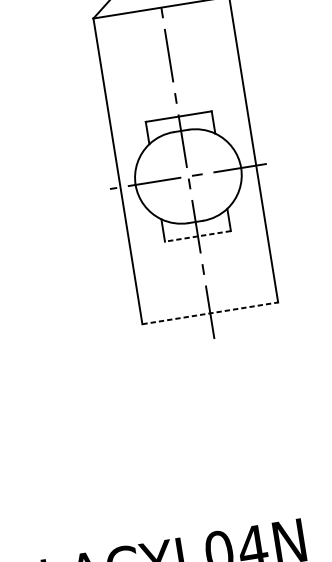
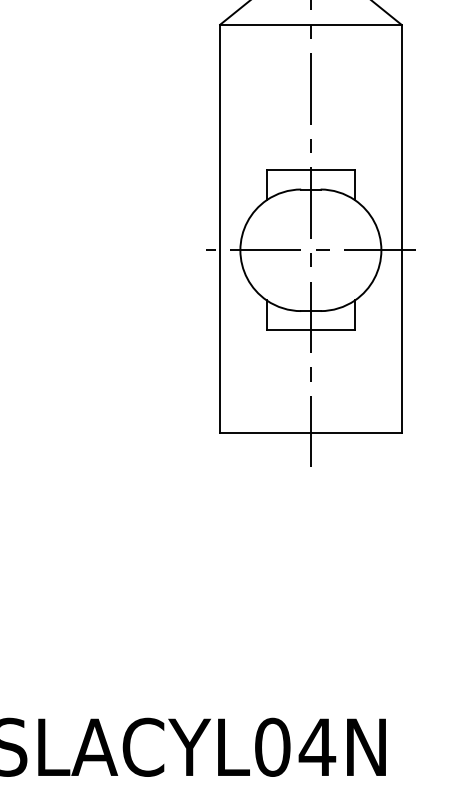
line: (197, 236) -> (310, 330), dashed -> solid
line: (210, 313) -> (310, 433), dashed -> solid

